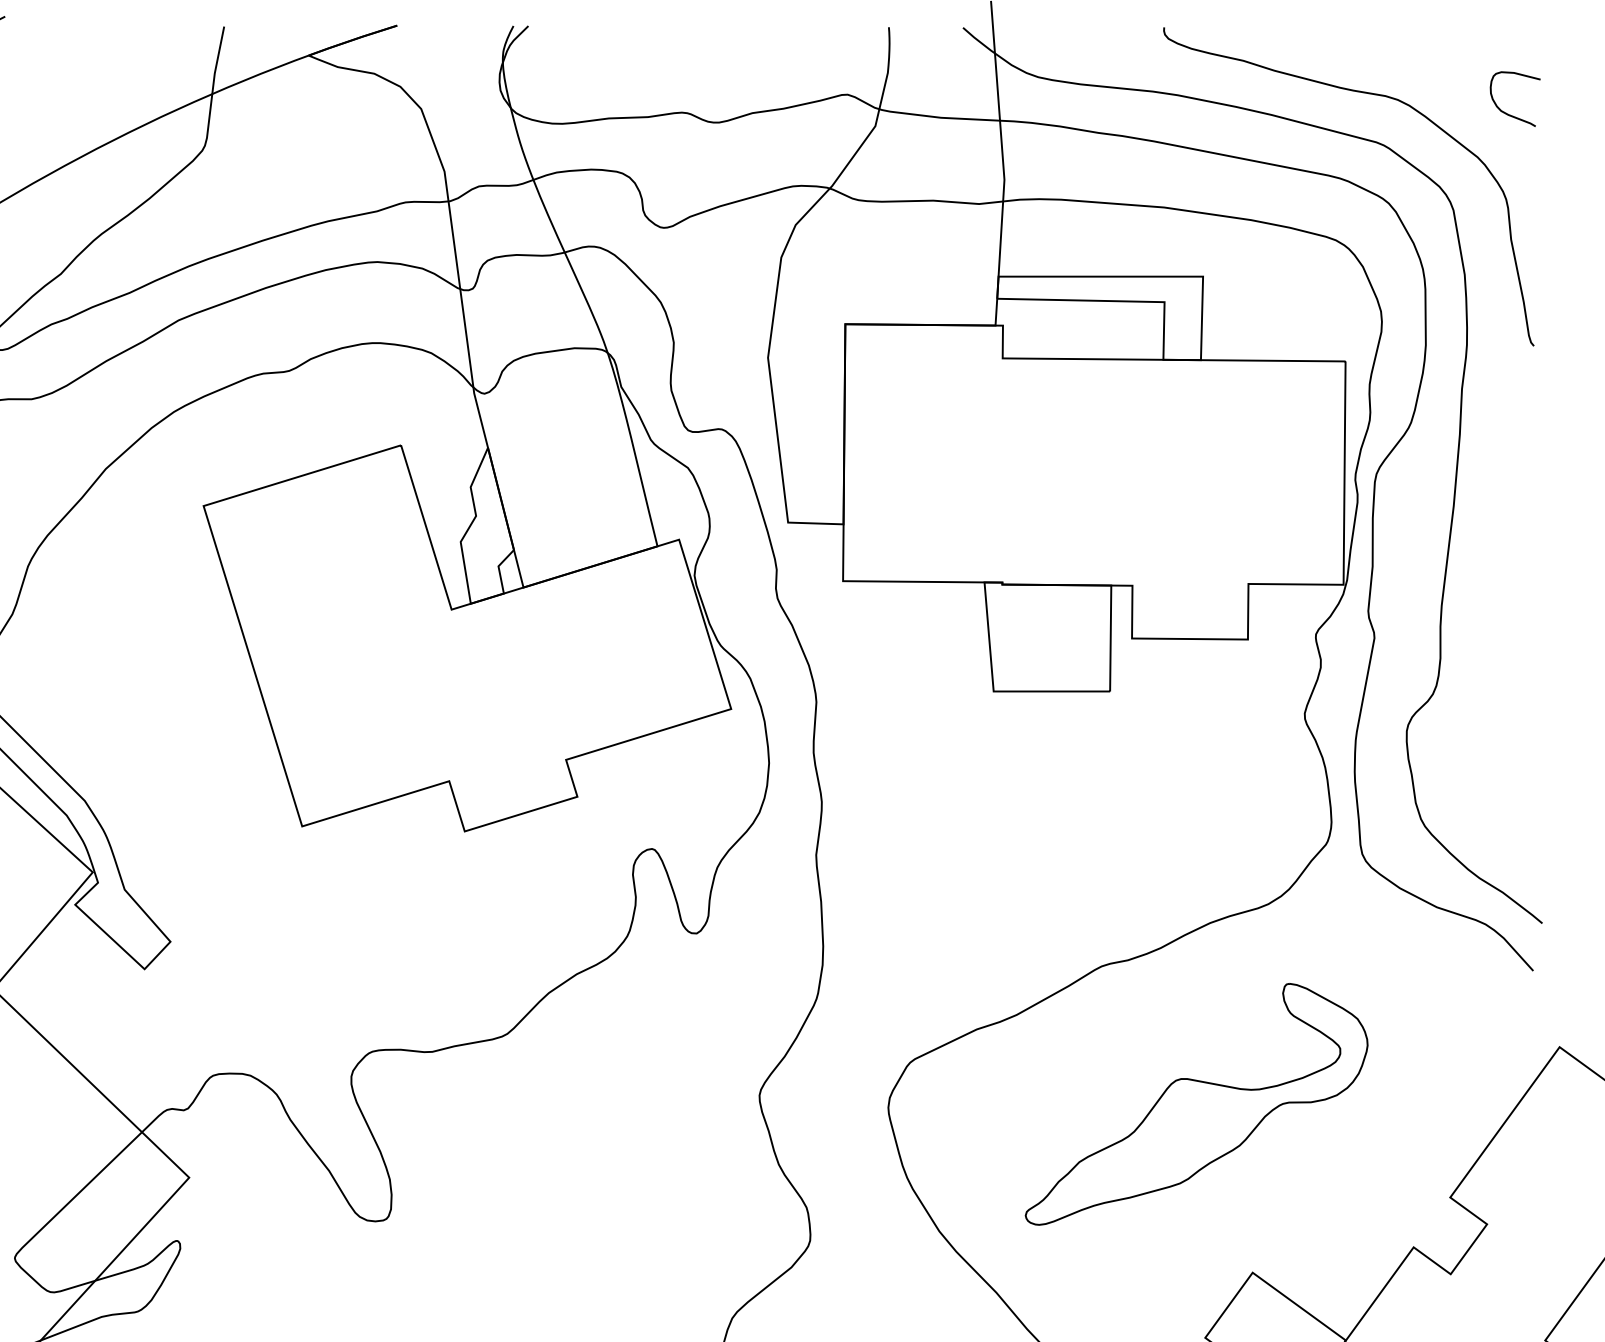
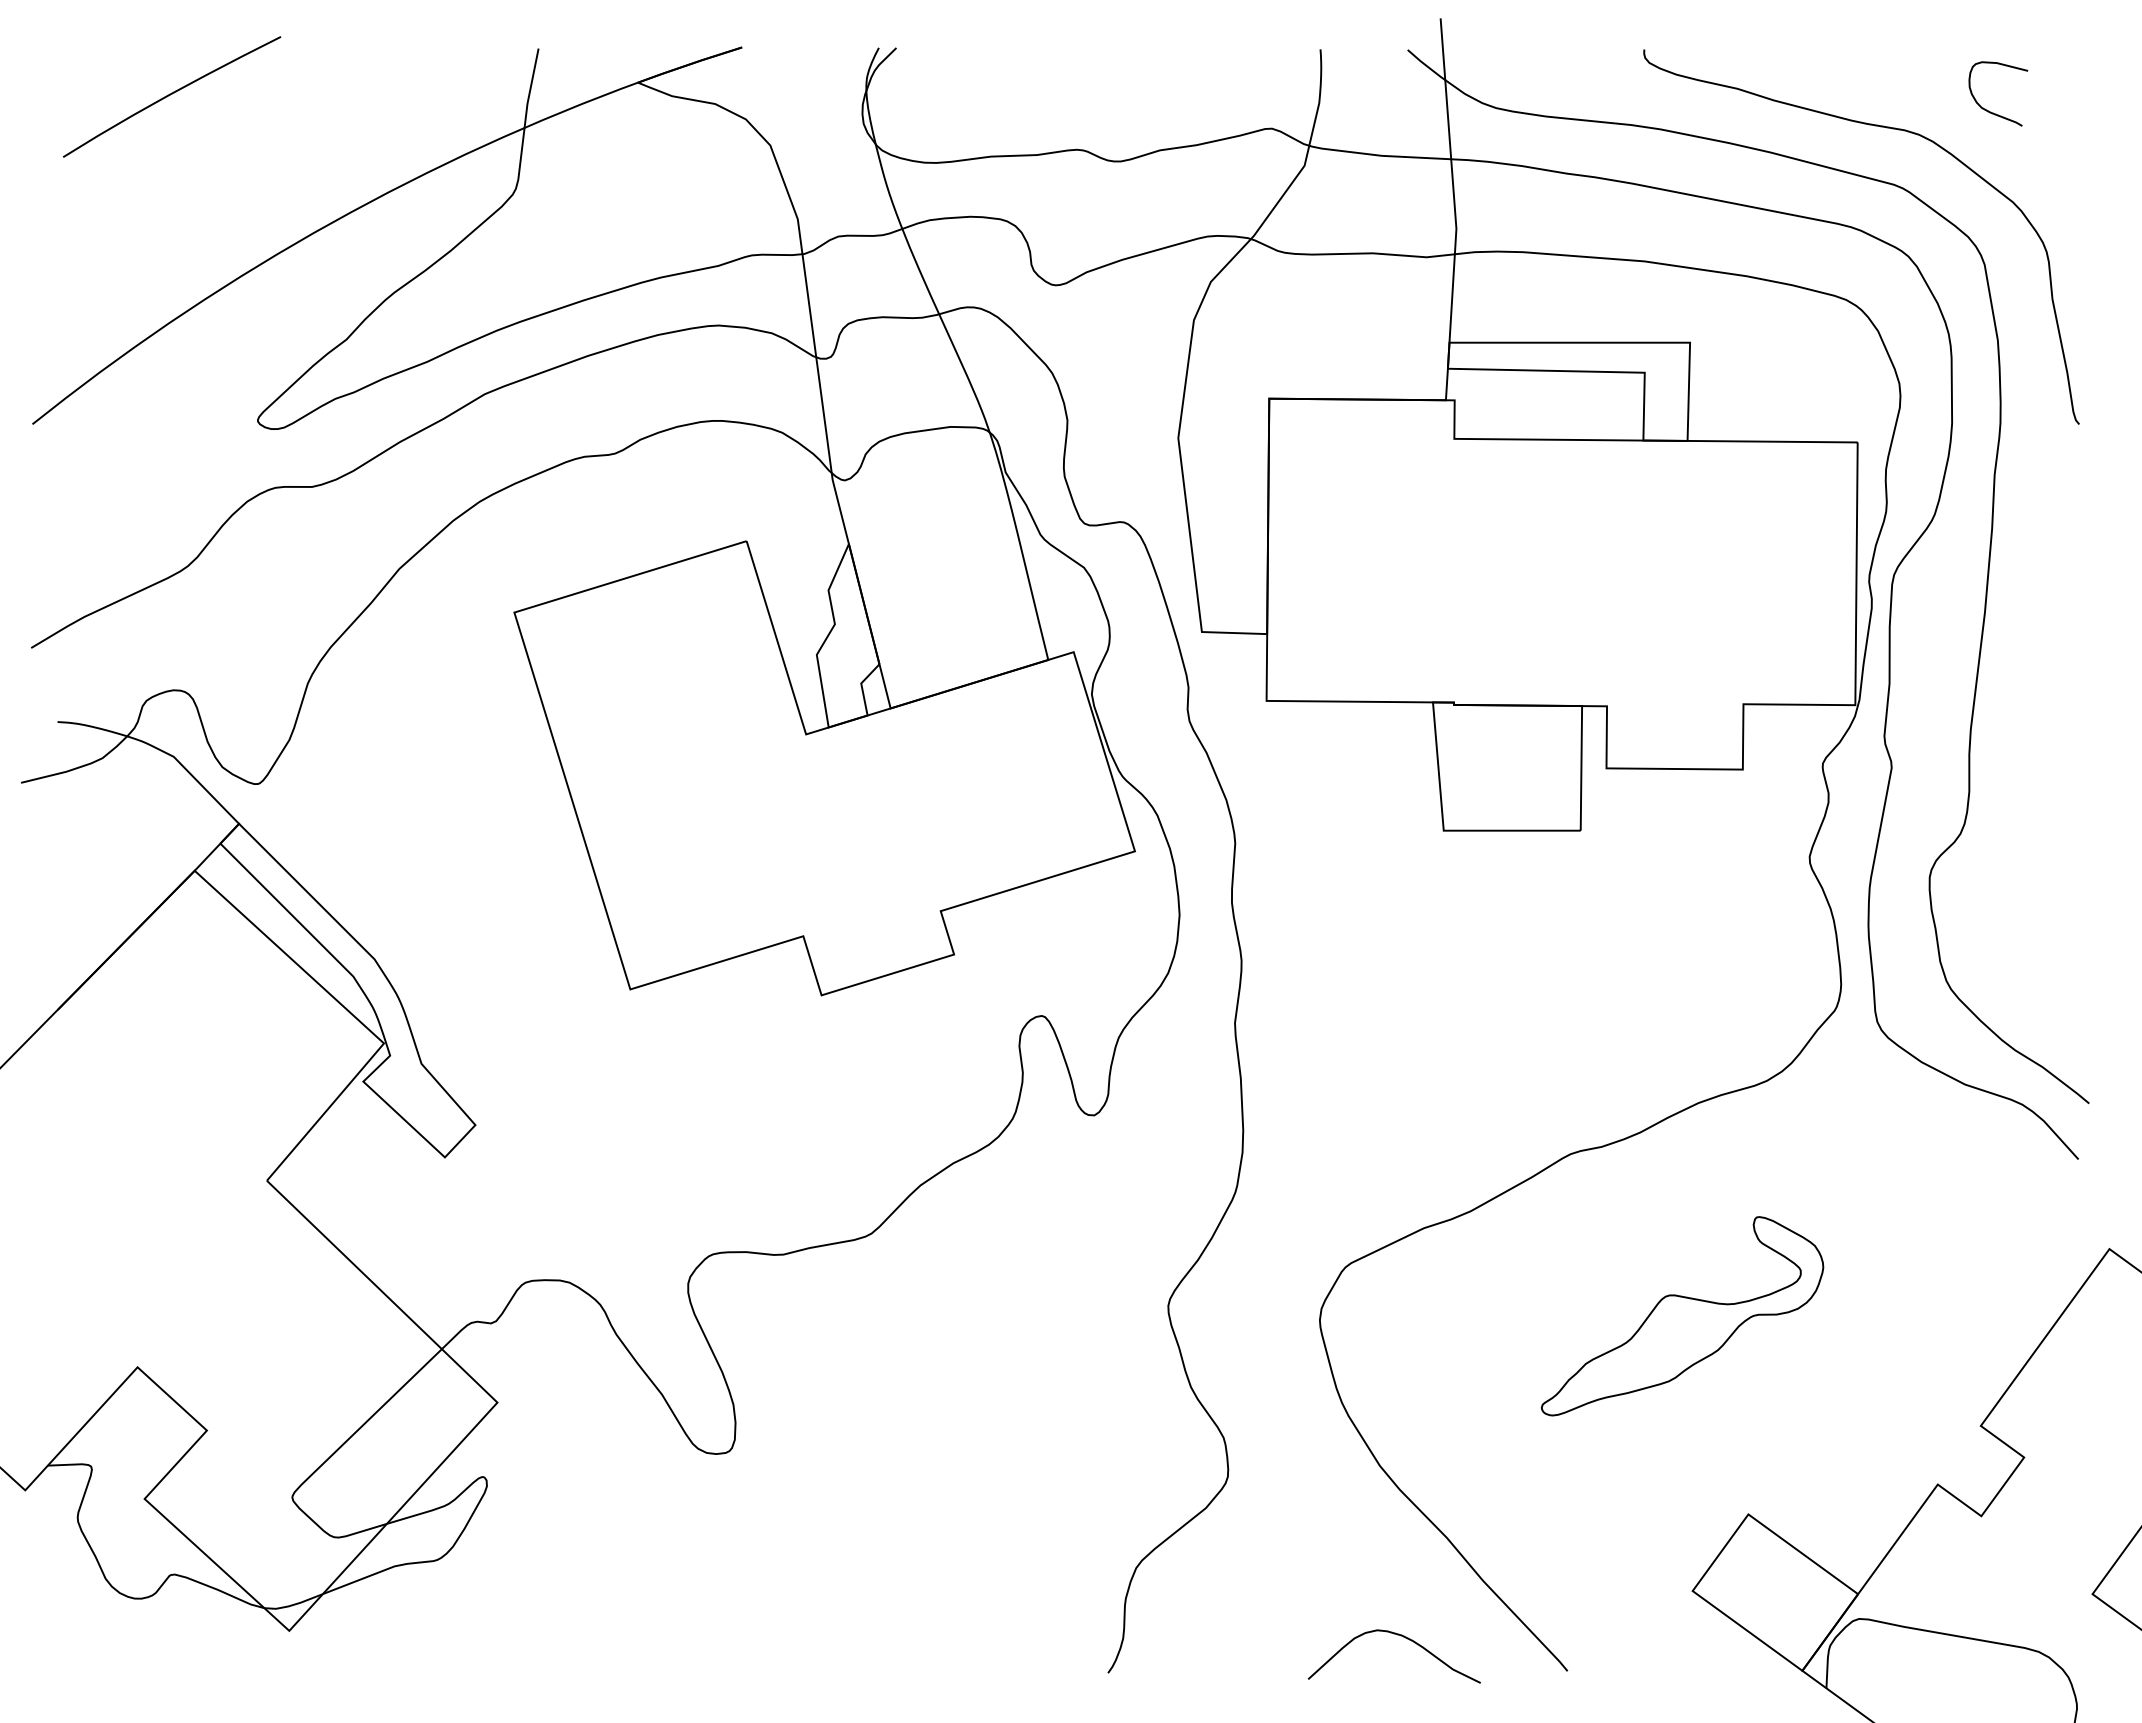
curve: (1506, 112) -> (1987, 109), moved
part: (1196, 1103) -> (1682, 1315), size x0.7

